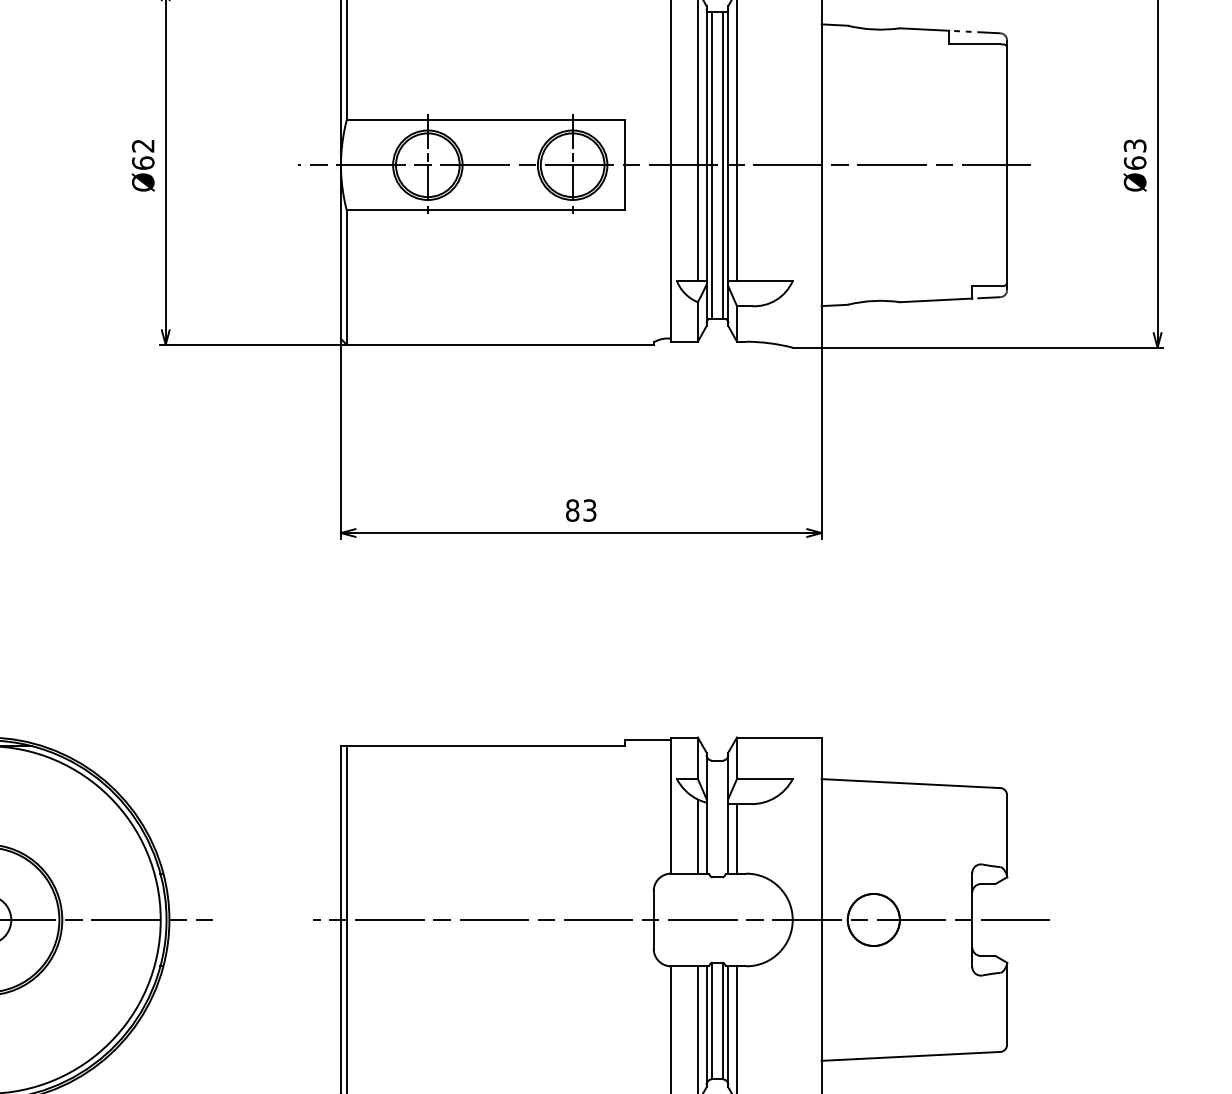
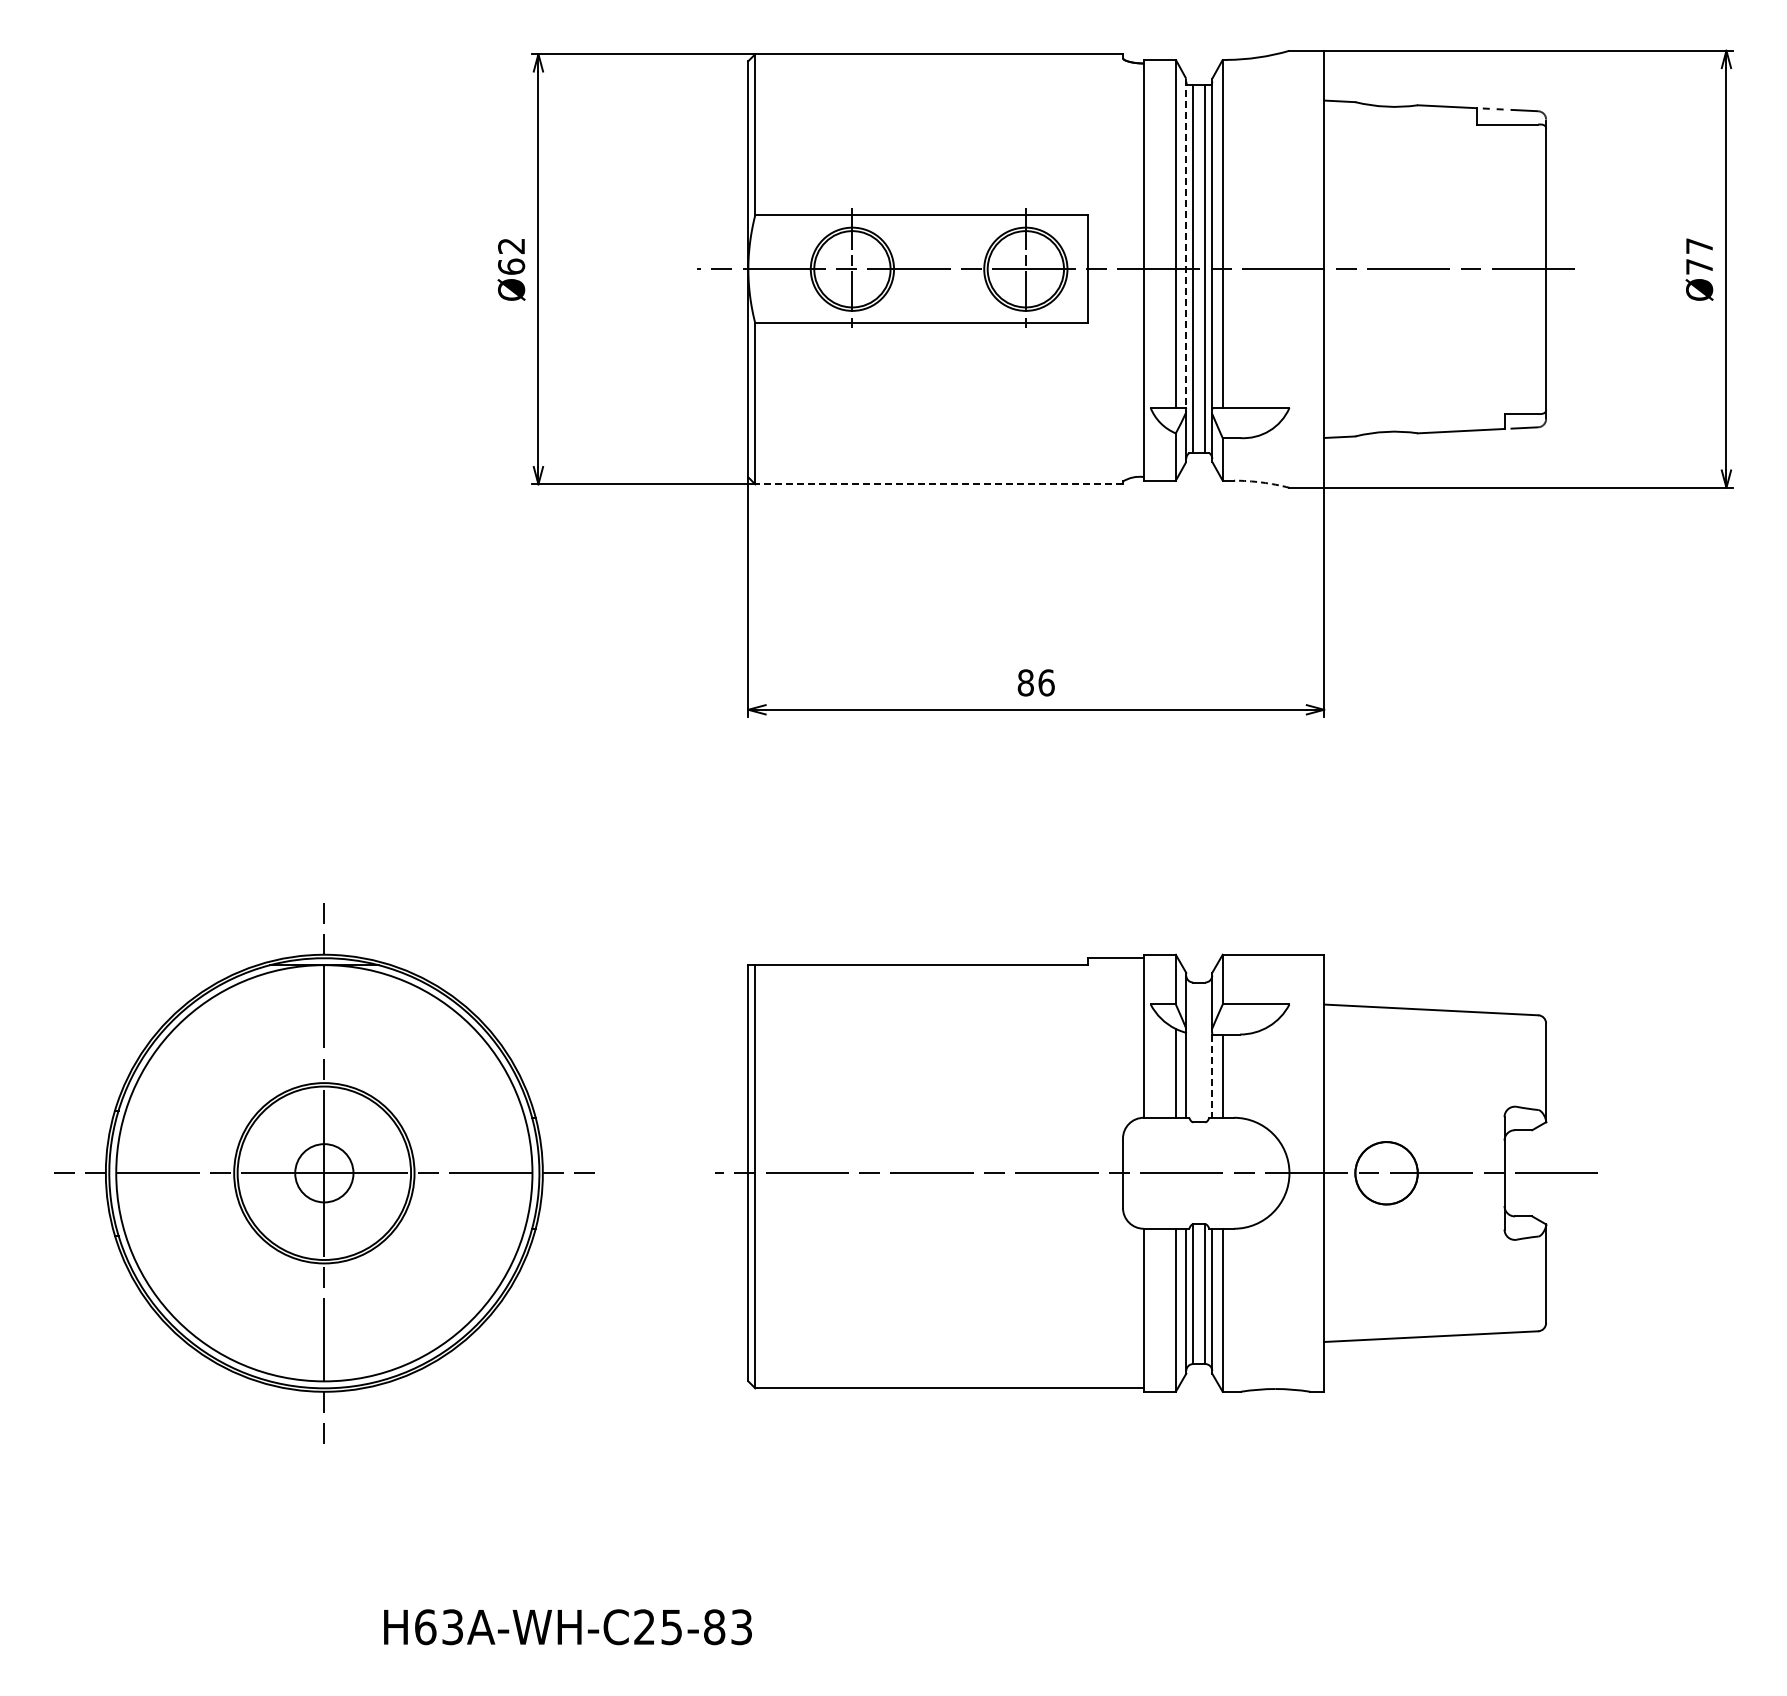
line: (706, 143) -> (1186, 243), solid -> dashed
text: (1135, 154) -> (1699, 256), Ø63 -> Ø77
arc: (769, 343) -> (1261, 482), solid -> dashed
line: (500, 344) -> (939, 484), solid -> dashed
text: (589, 510) -> (1046, 682), 83 -> 86
line: (728, 839) -> (1212, 1076), solid -> dashed

